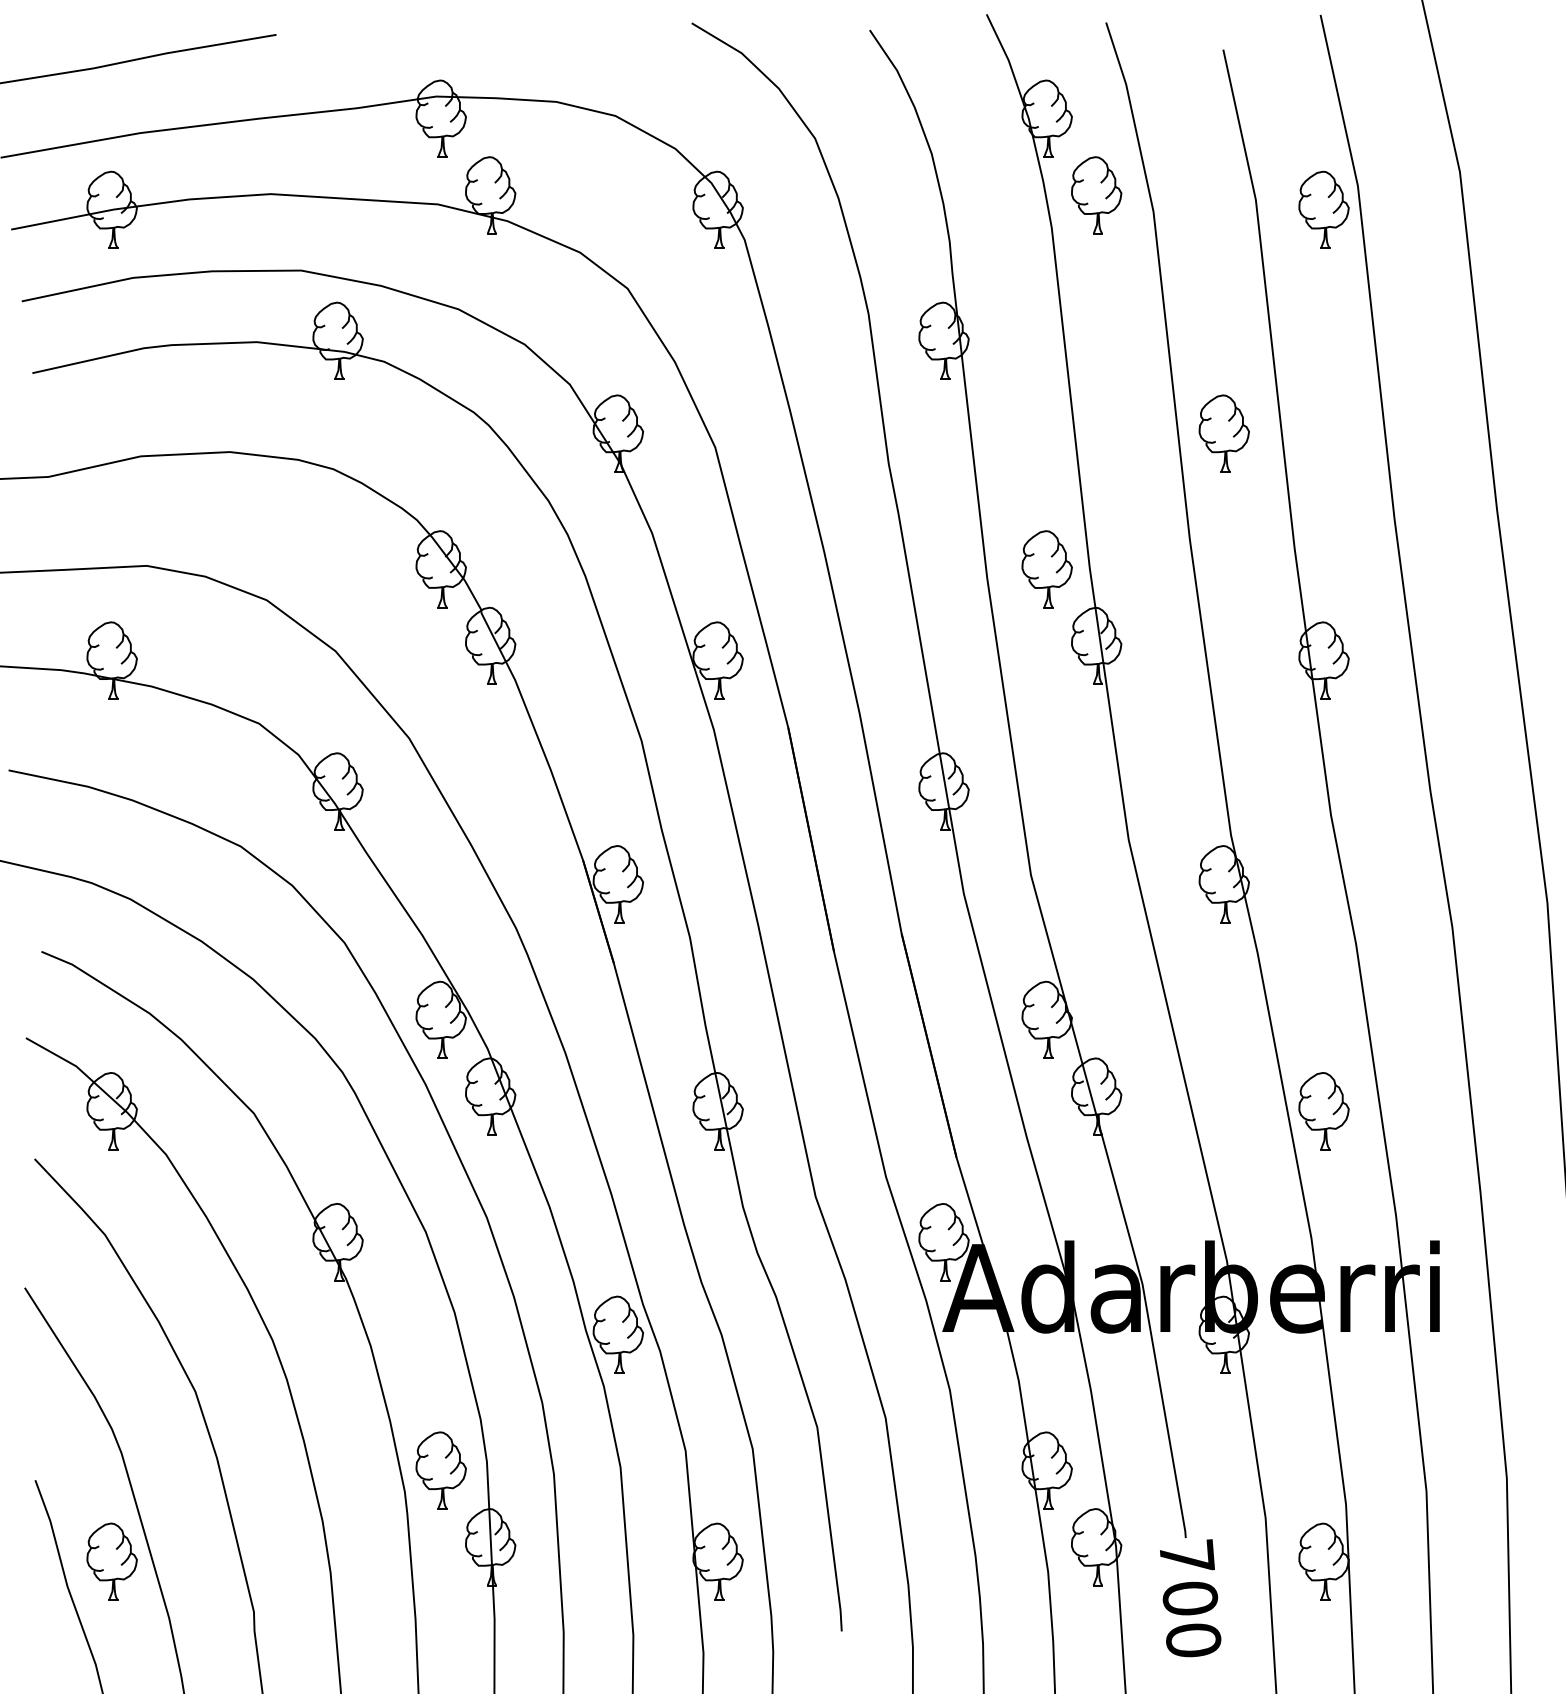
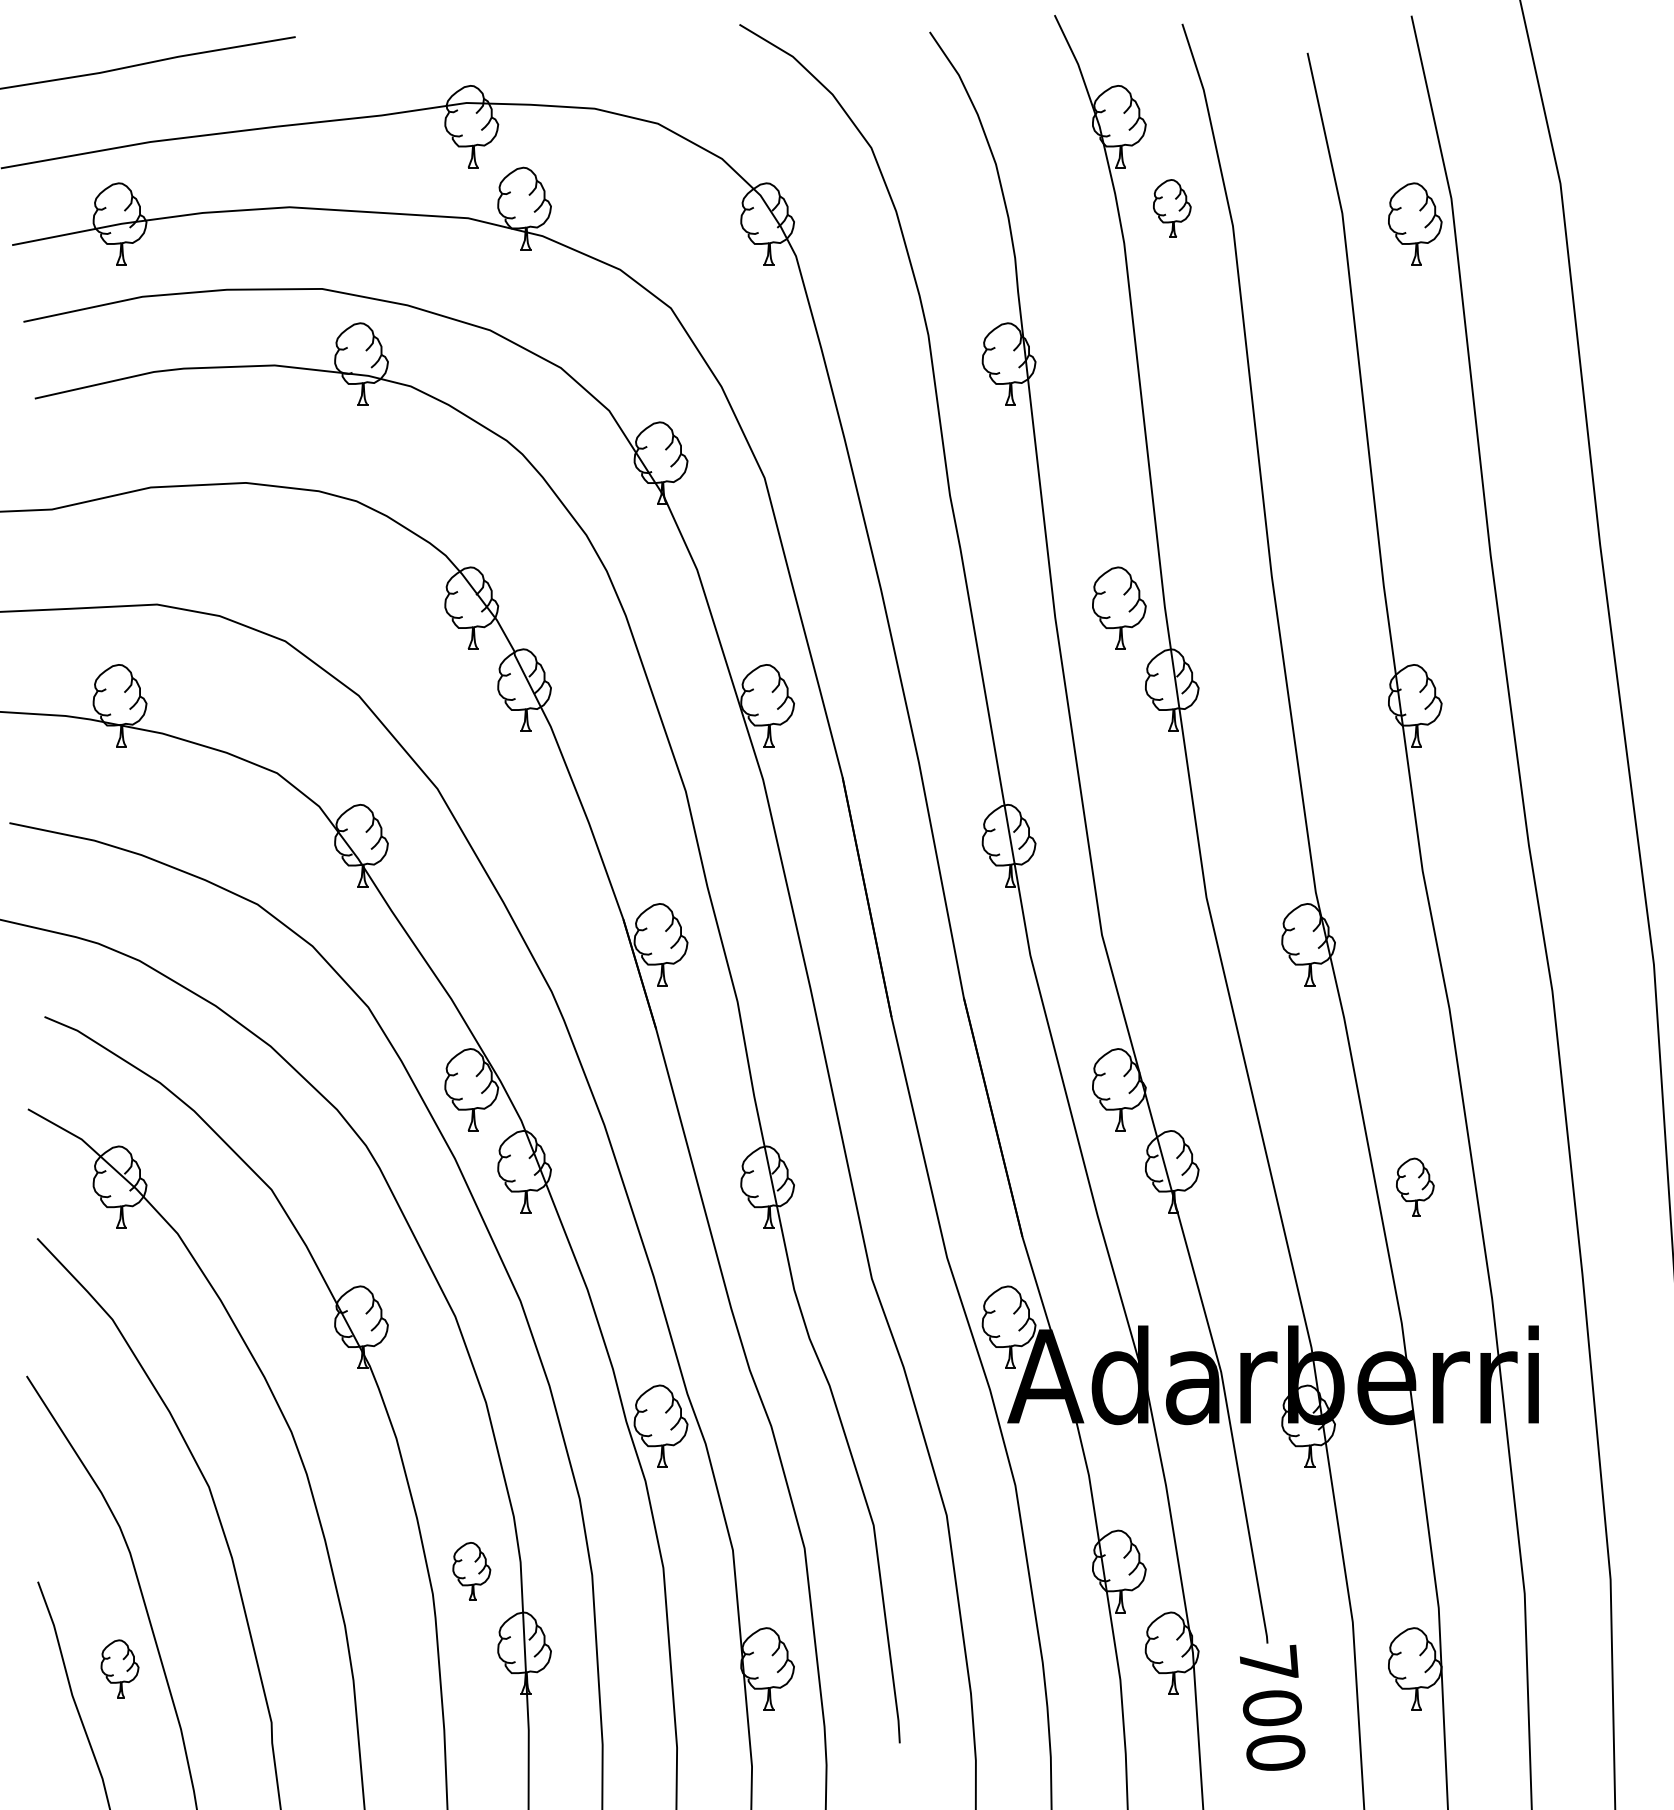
part: (1096, 195) -> (1172, 208), size x0.7
part: (1224, 432) -> (1308, 462), removed
part: (1324, 1110) -> (1415, 1186), size x0.7
part: (441, 1470) -> (471, 1571), size x0.7
part: (111, 1561) -> (119, 1668), size x0.7

